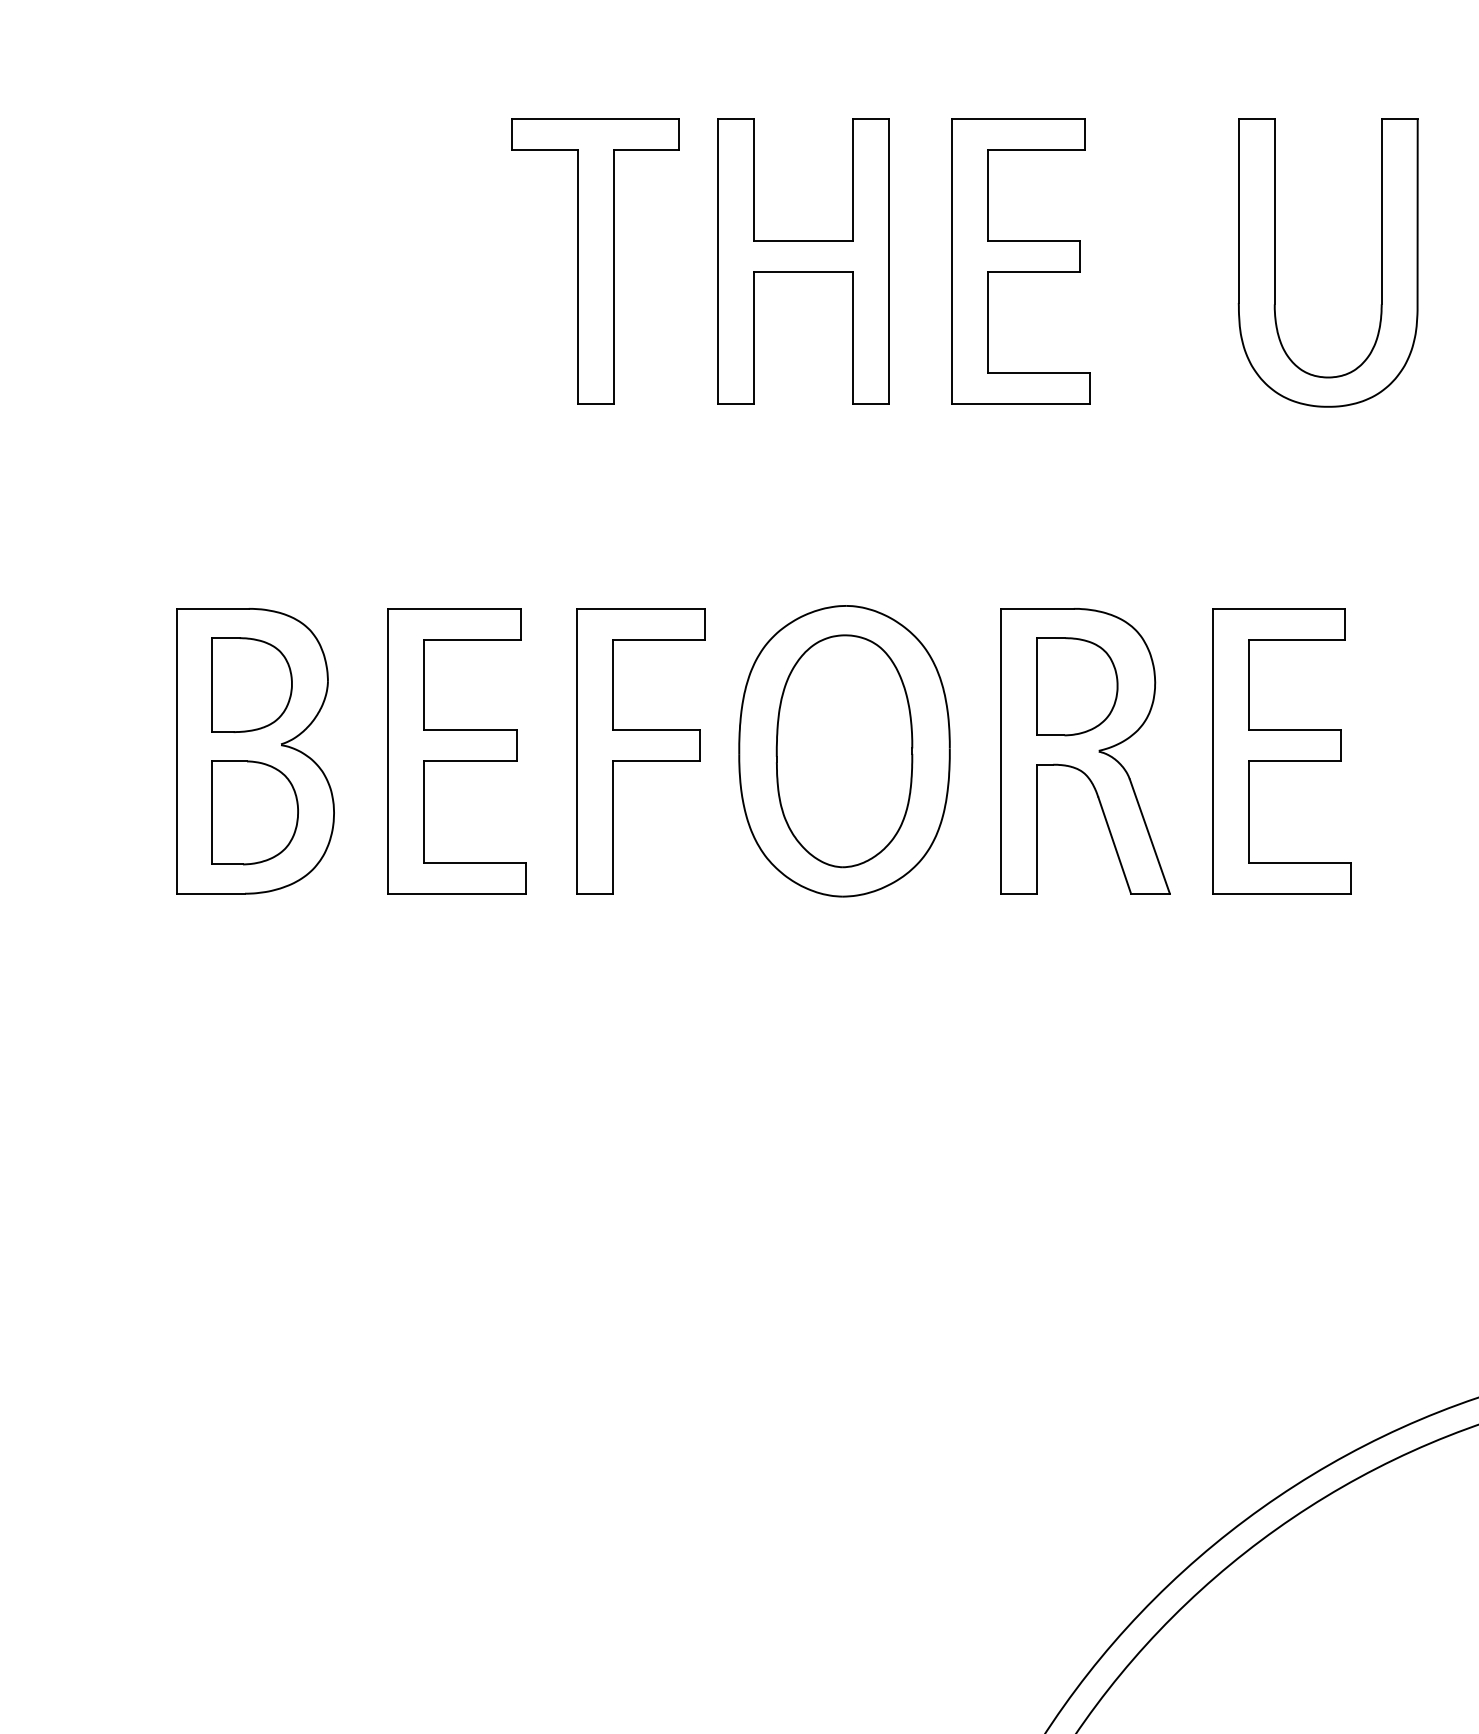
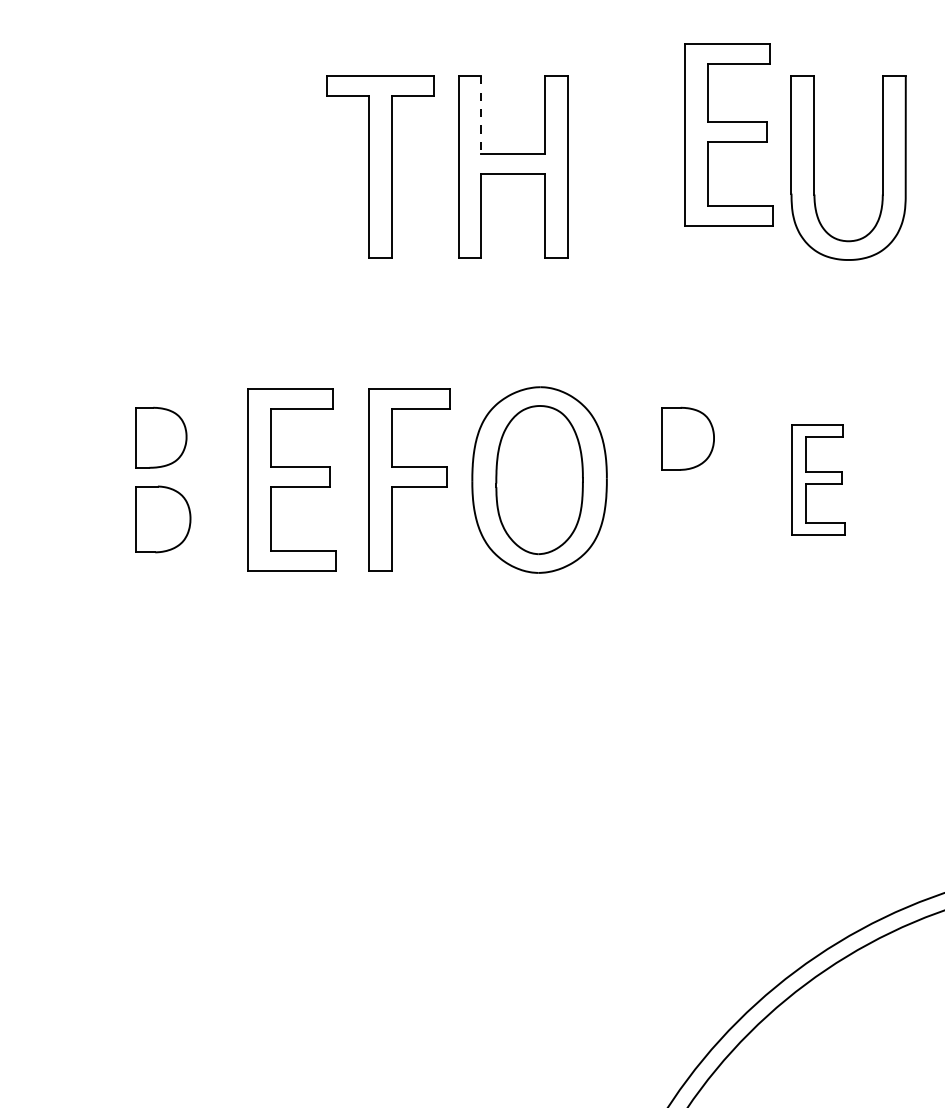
line: (753, 179) -> (481, 114), solid -> dashed
part: (1019, 260) -> (728, 134), moved
part: (255, 750) -> (163, 479), removed
part: (1281, 750) -> (818, 479), size x0.6
part: (1085, 751) -> (693, 480), removed

